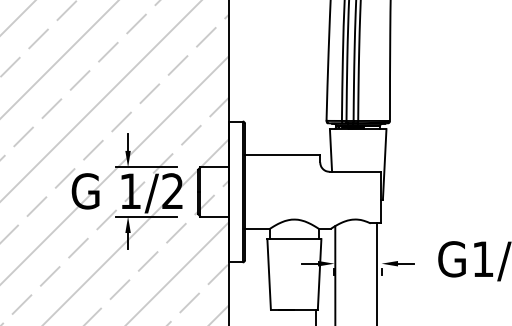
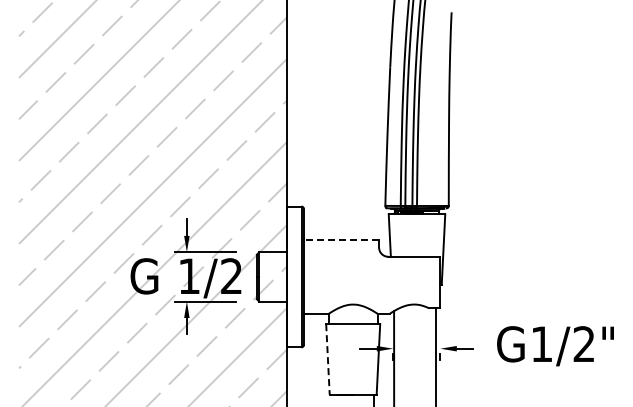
line: (282, 154) -> (341, 239), solid -> dashed
line: (268, 274) -> (327, 359), solid -> dashed

